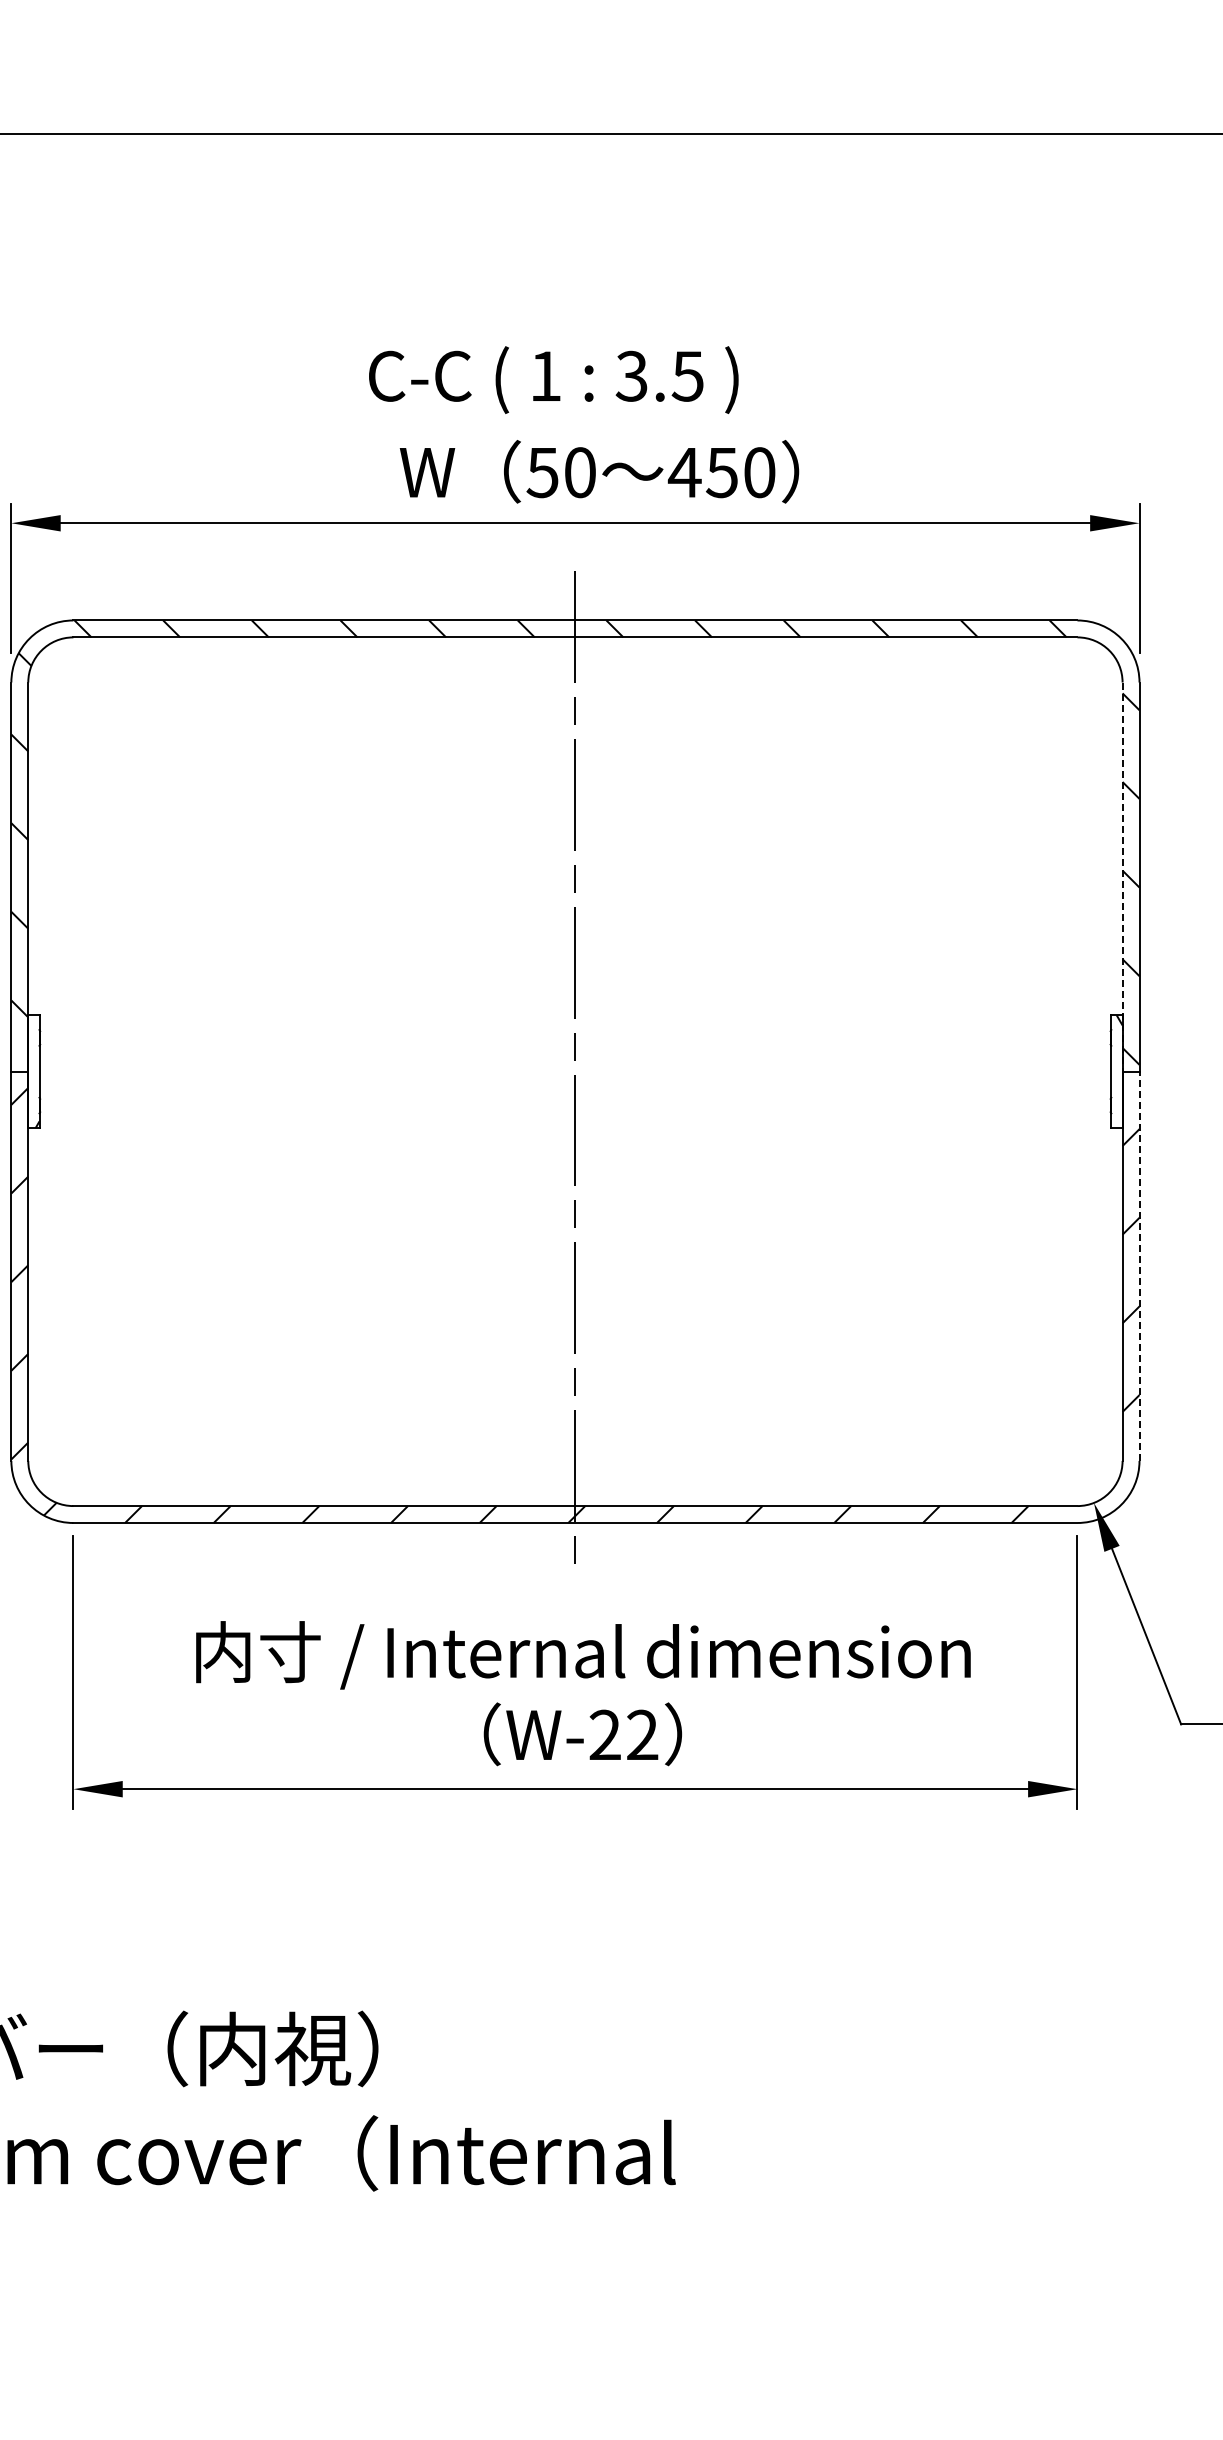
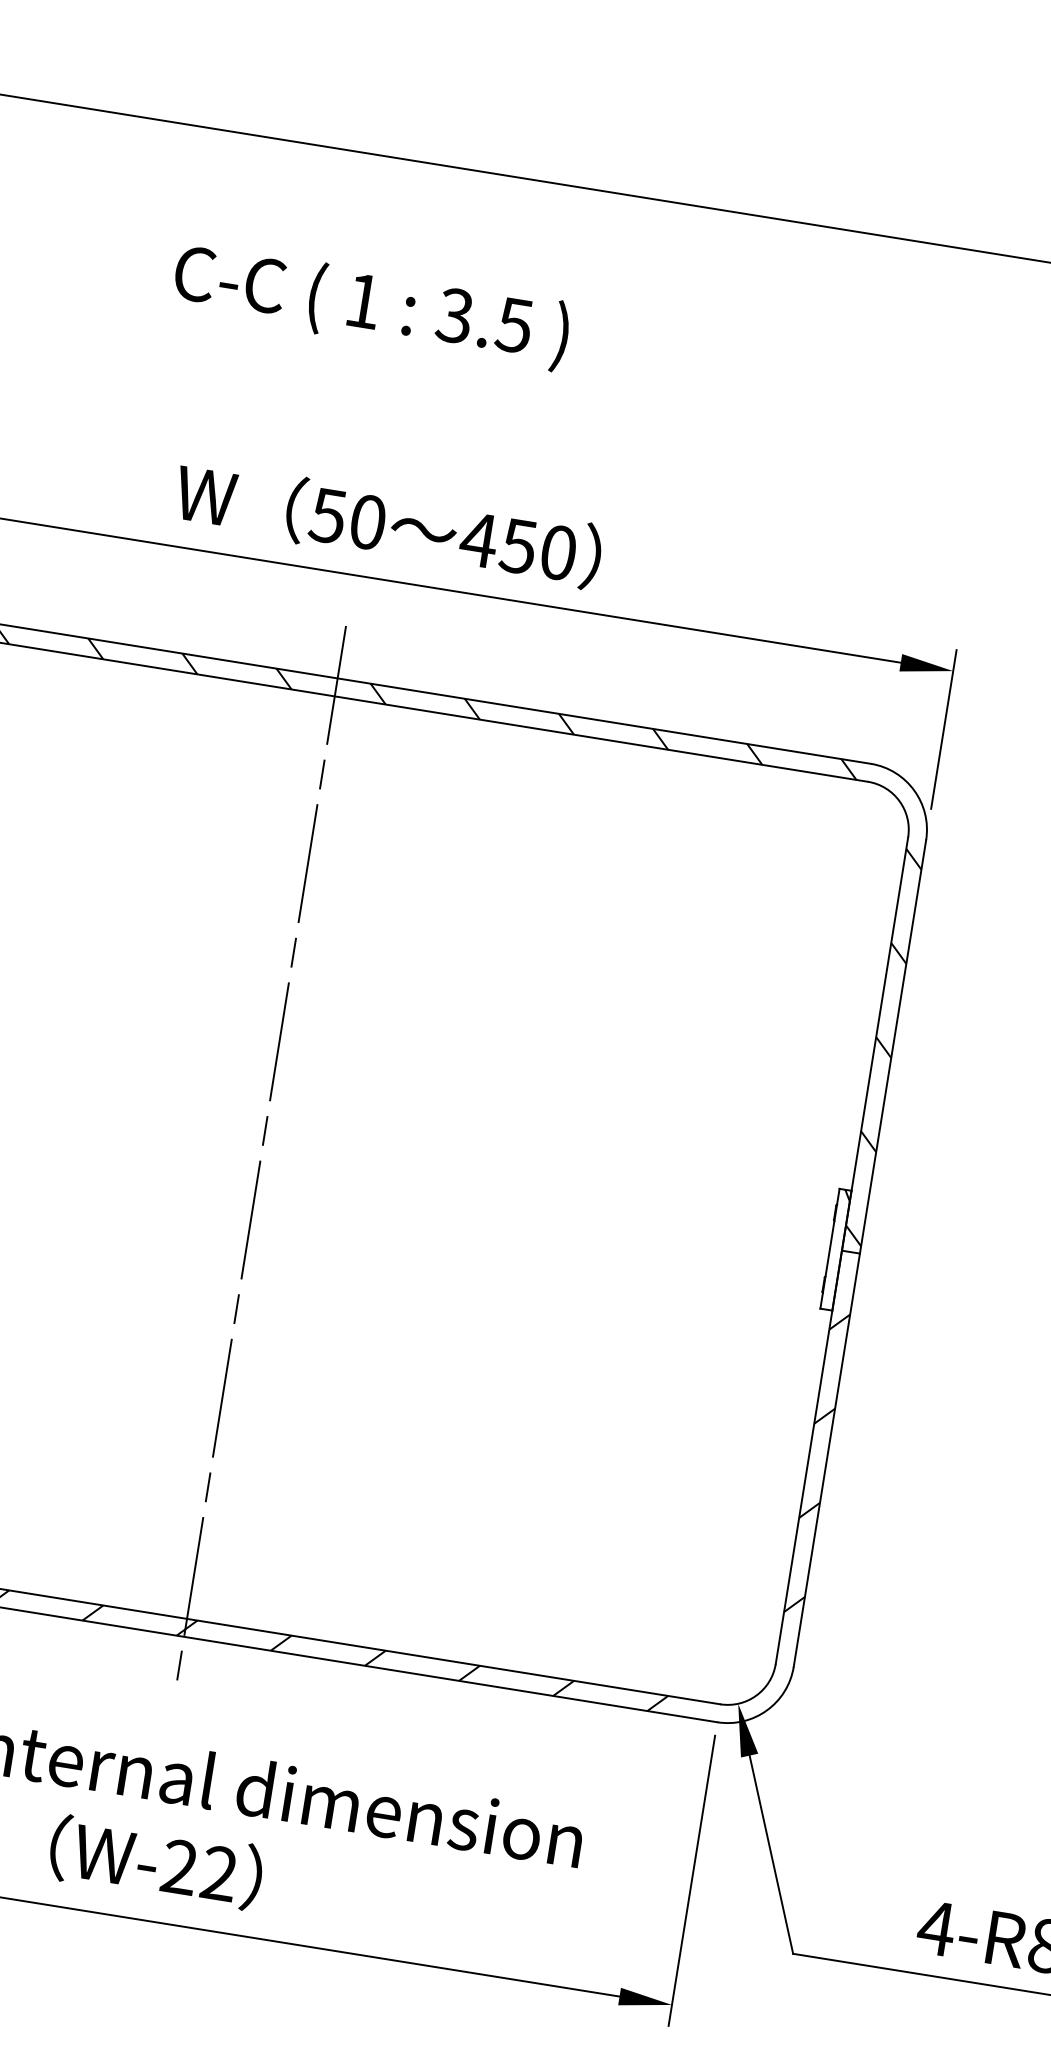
text: (553, 379) -> (371, 305), moved
line: (1122, 877) -> (874, 1044), dashed -> solid
line: (1139, 1266) -> (826, 1460), dashed -> solid

